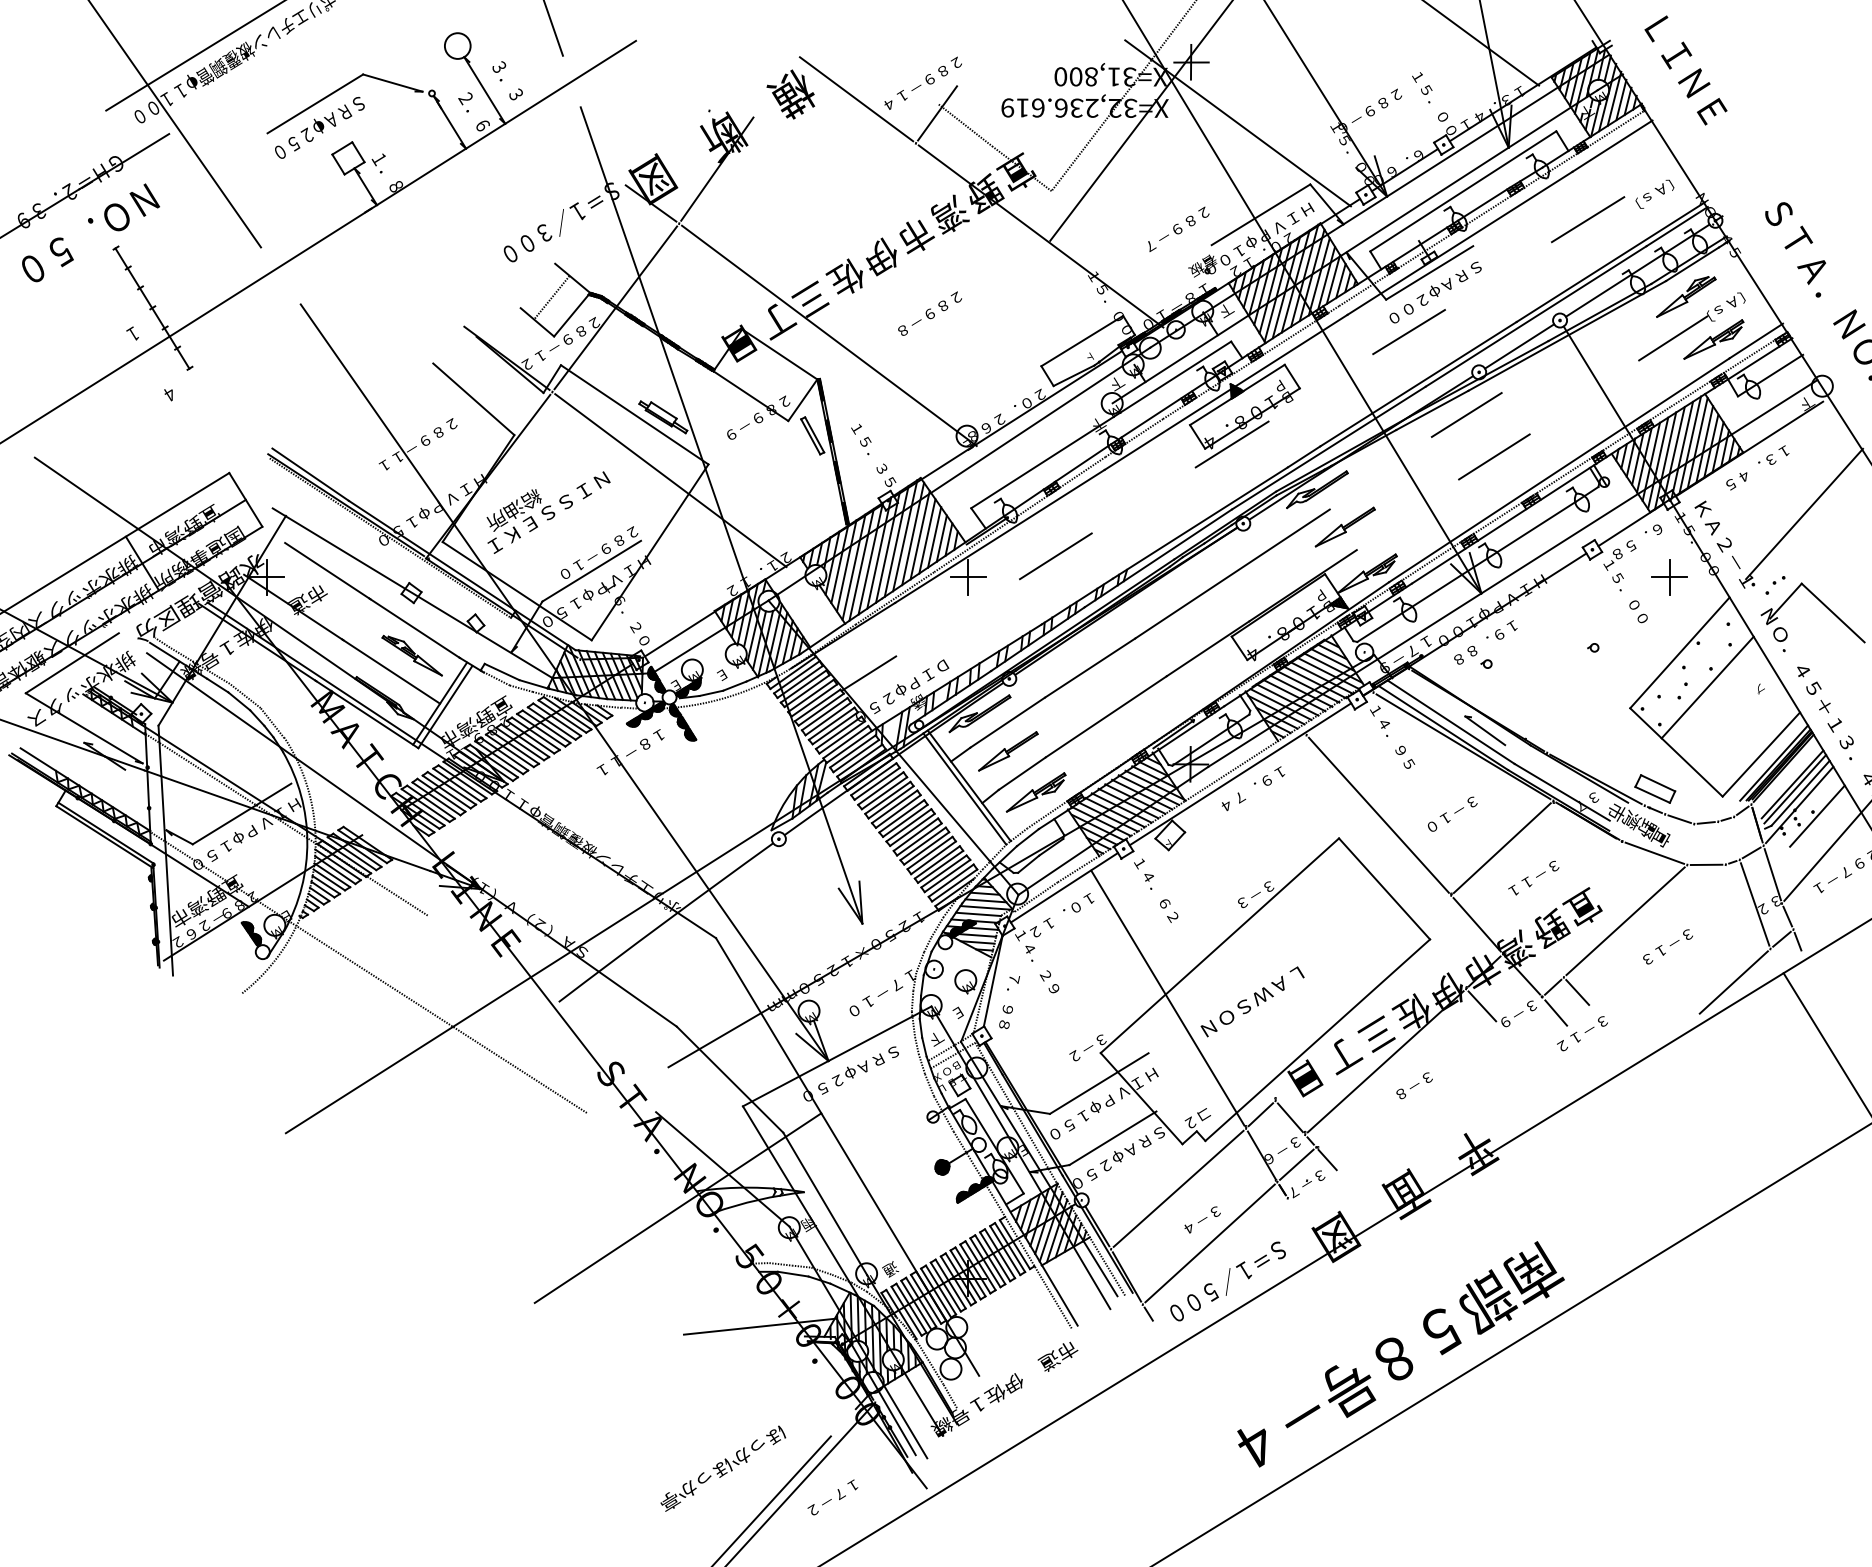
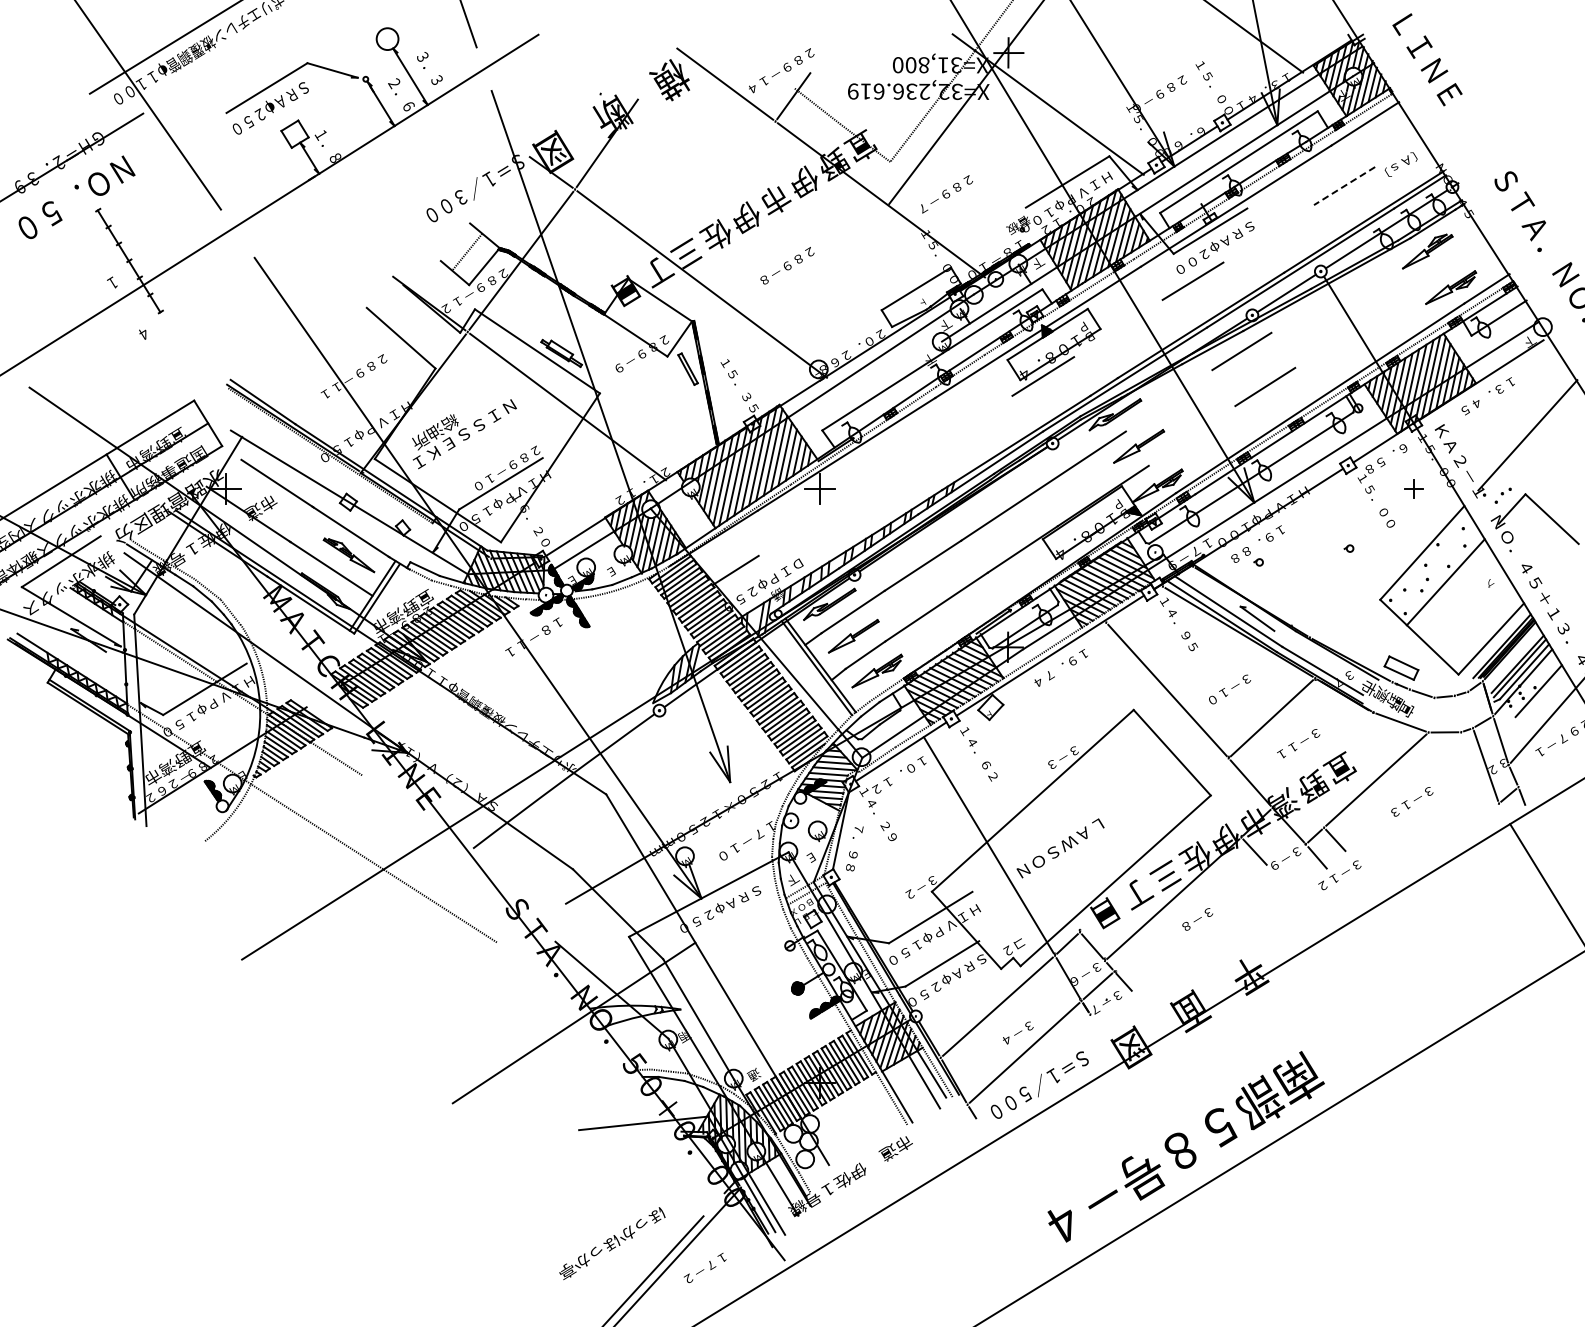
text: (950, 214) -> (804, 181), 湾 -> 伊
line: (1587, 220) -> (1344, 186), solid -> dashed
text: (1178, 229) -> (946, 194), moved
part: (1690, 326) -> (1431, 276), removed
line: (1055, 555) -> (893, 470), removed
part: (1669, 576) -> (1413, 488), size x0.6
line: (1733, 981) -> (1467, 831), removed

